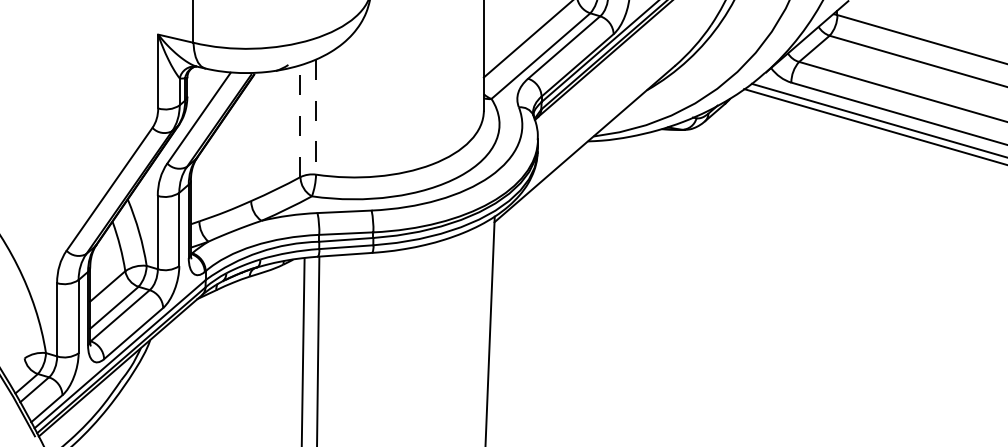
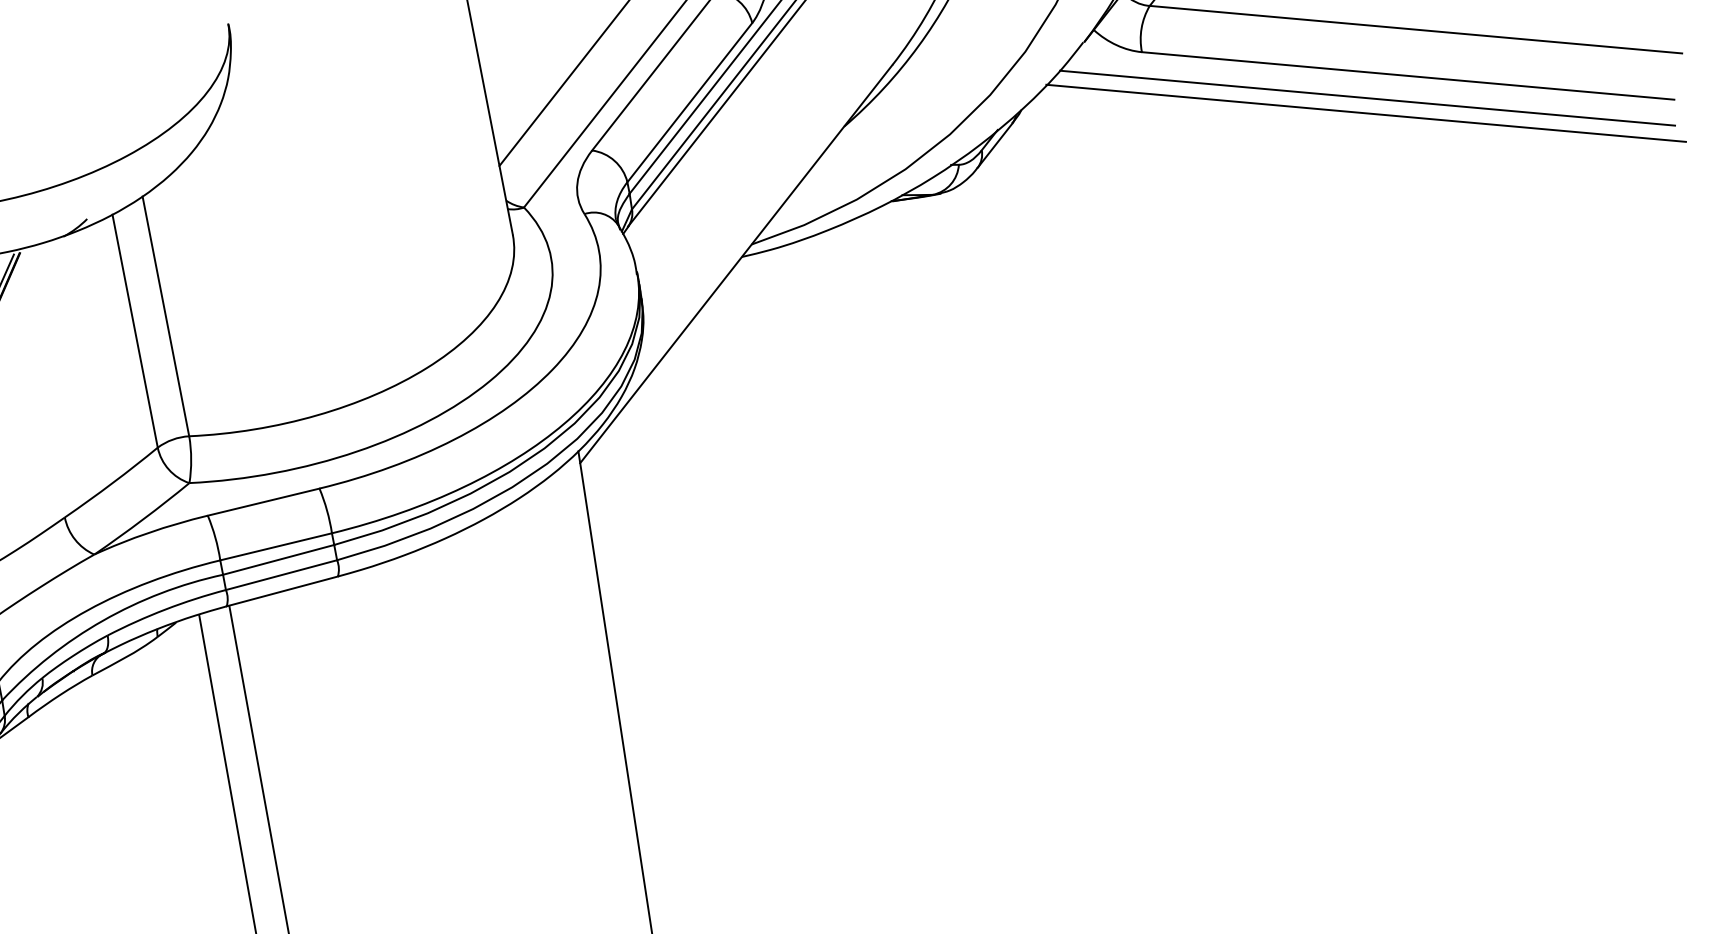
line: (316, 117) -> (167, 317), dashed -> solid
line: (300, 121) -> (135, 331), dashed -> solid

